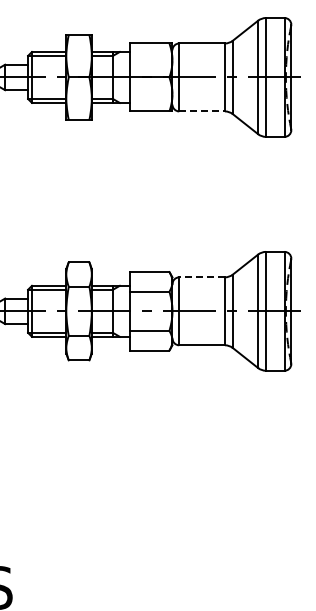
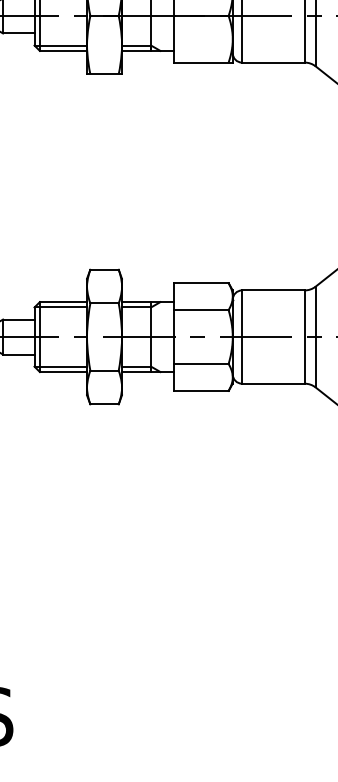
line: (202, 111) -> (273, 62), dashed -> solid
line: (202, 277) -> (273, 290), dashed -> solid

